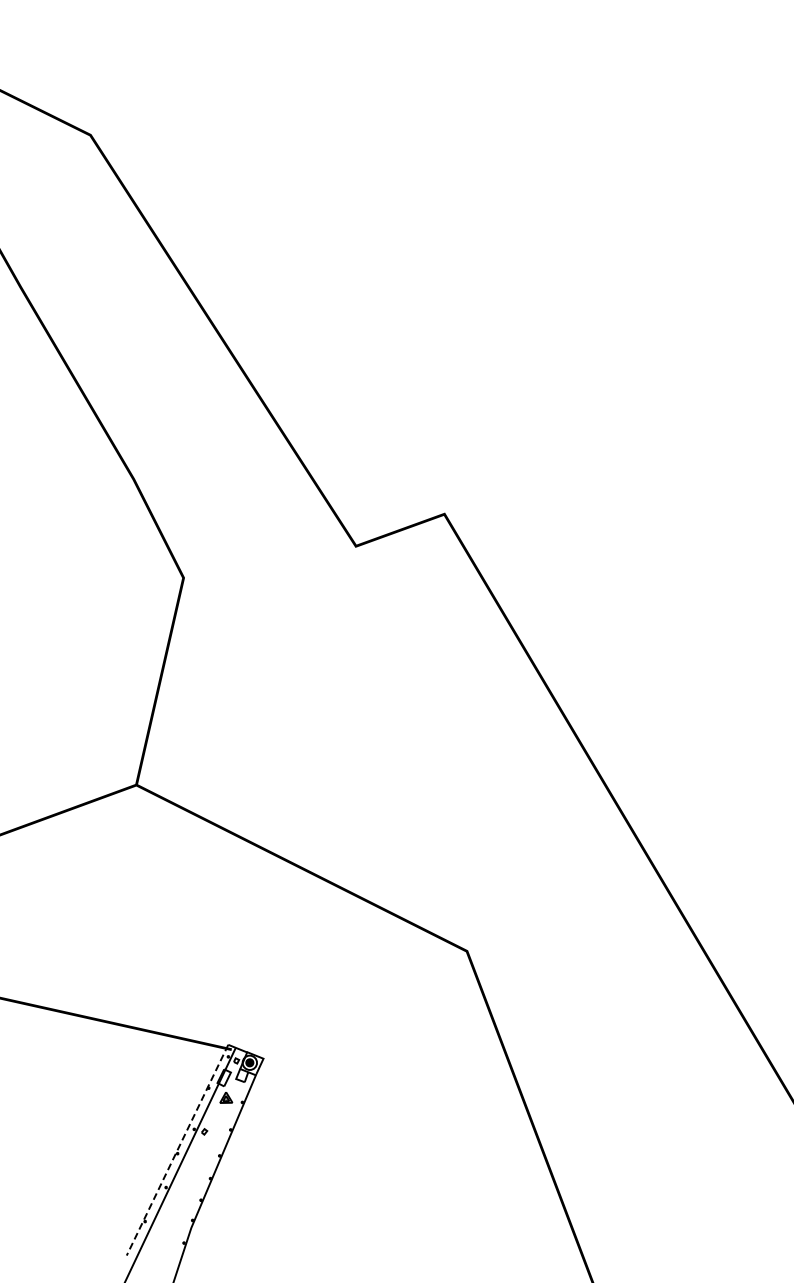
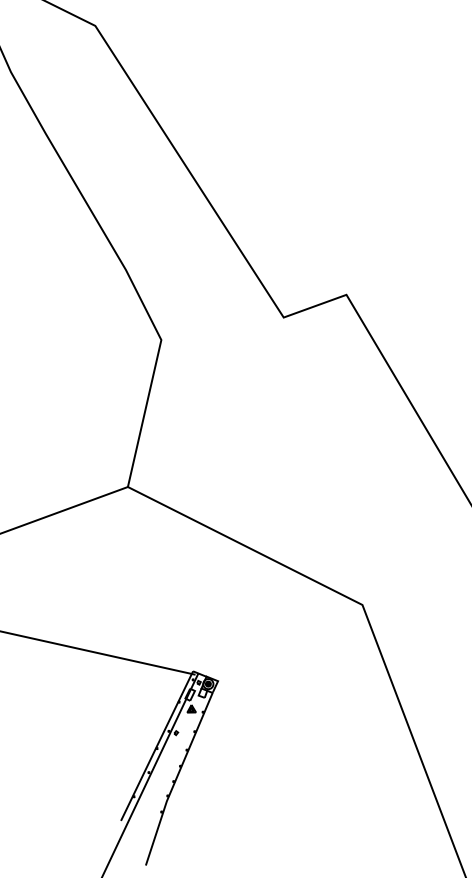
line: (177, 1150) -> (157, 746), dashed -> solid

